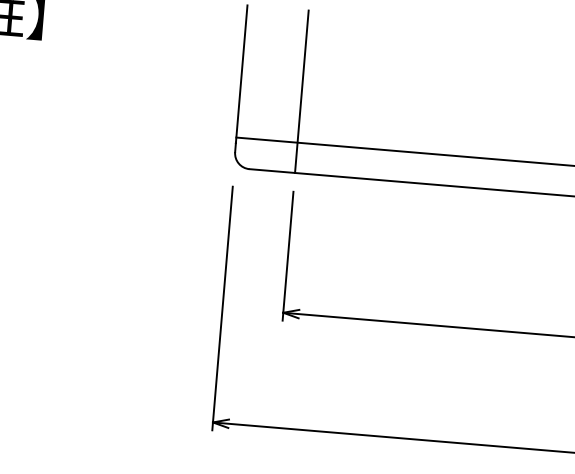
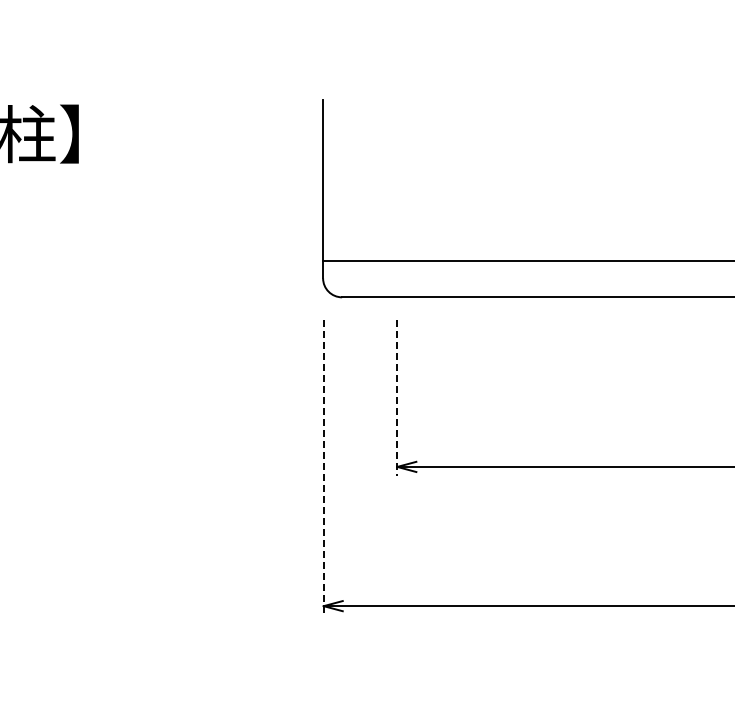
line: (302, 91) -> (397, 198), removed
line: (288, 256) -> (397, 398), solid -> dashed
line: (222, 308) -> (323, 467), solid -> dashed

